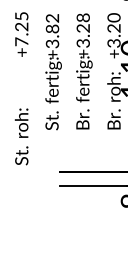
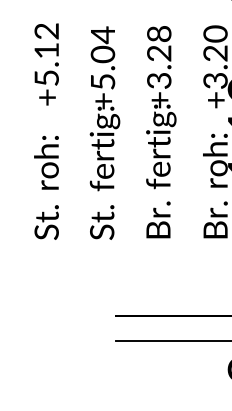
text: (21, 29) -> (46, 55), +7.25 -> +5.12
text: (52, 30) -> (102, 57), +3.82 -> +5.04
text: (21, 136) -> (46, 187), moved

